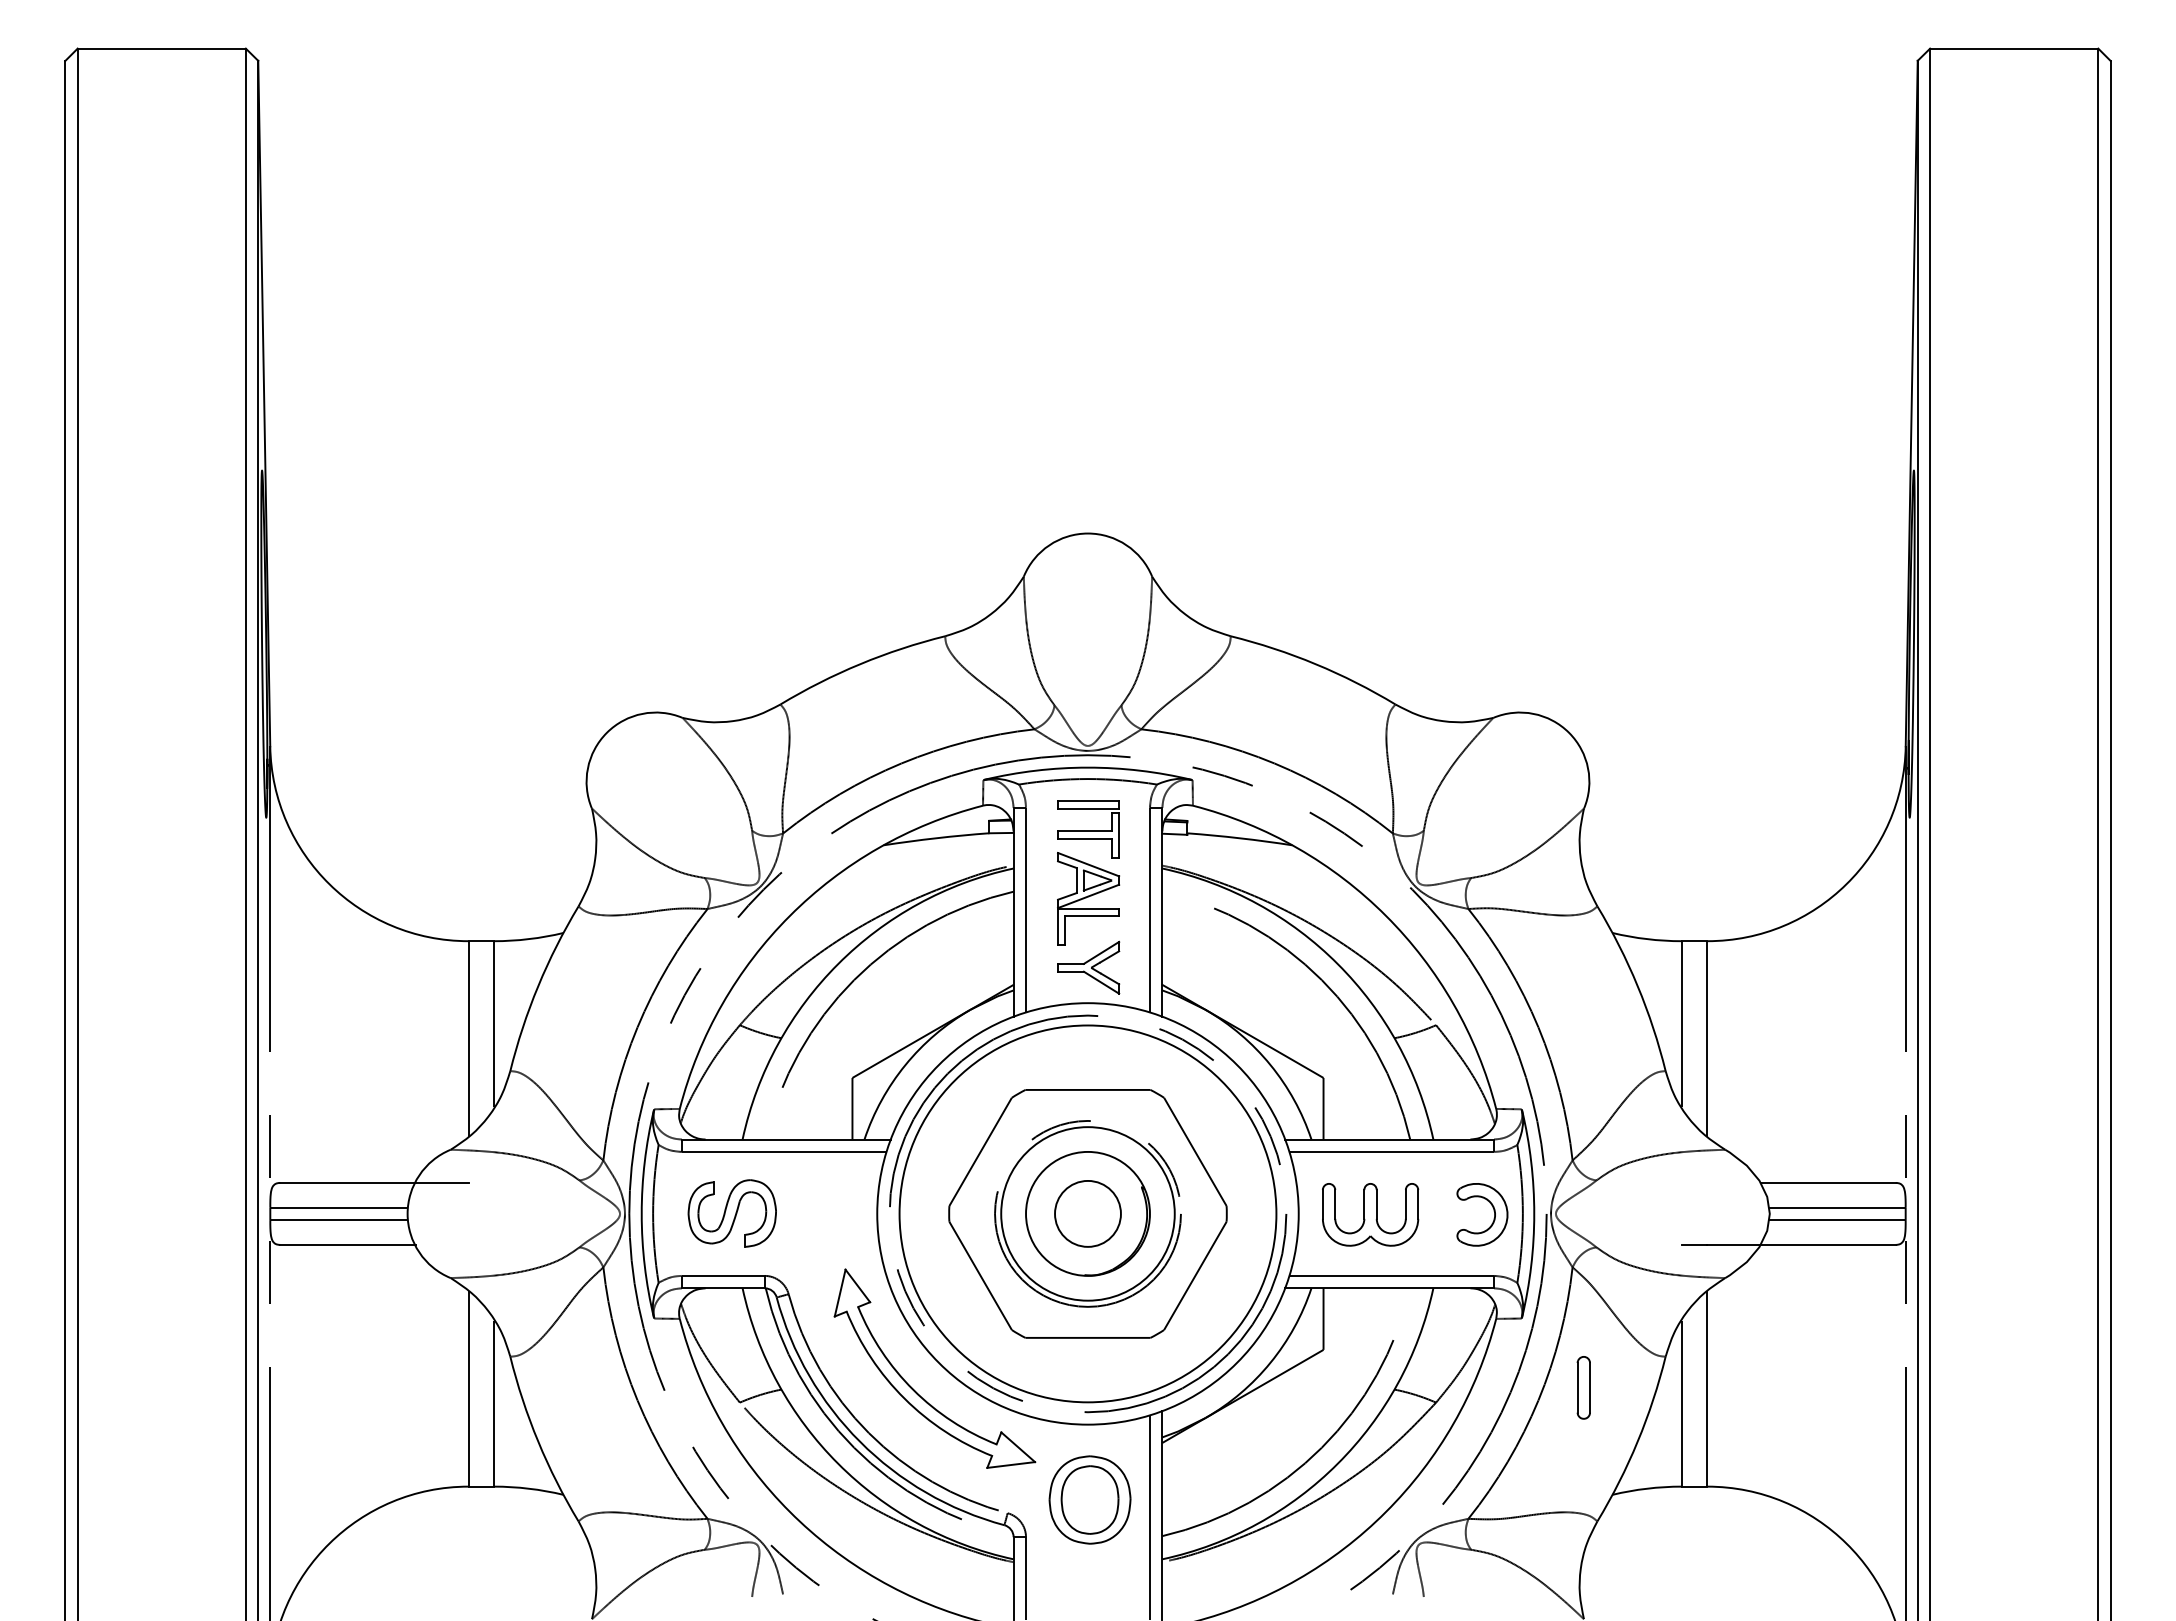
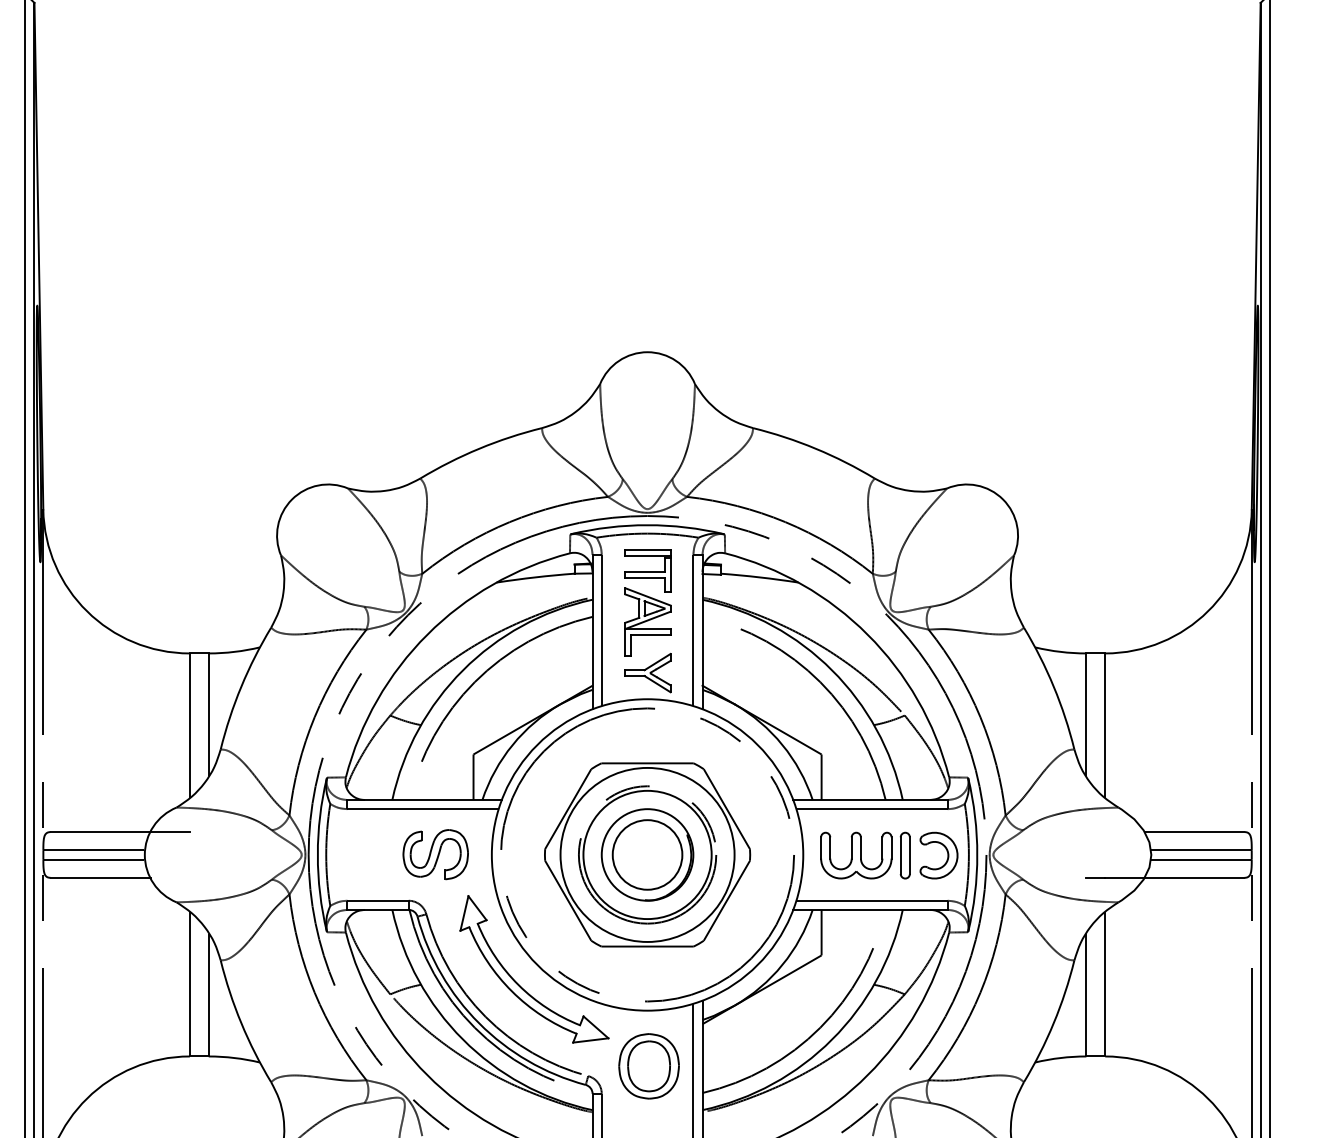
part: (731, 1213) -> (435, 854), moved
circle: (1087, 1213) -> (647, 854), size x0.62
circle: (1087, 1213) -> (647, 854), size x1.43
part: (1583, 1387) -> (905, 855), moved

